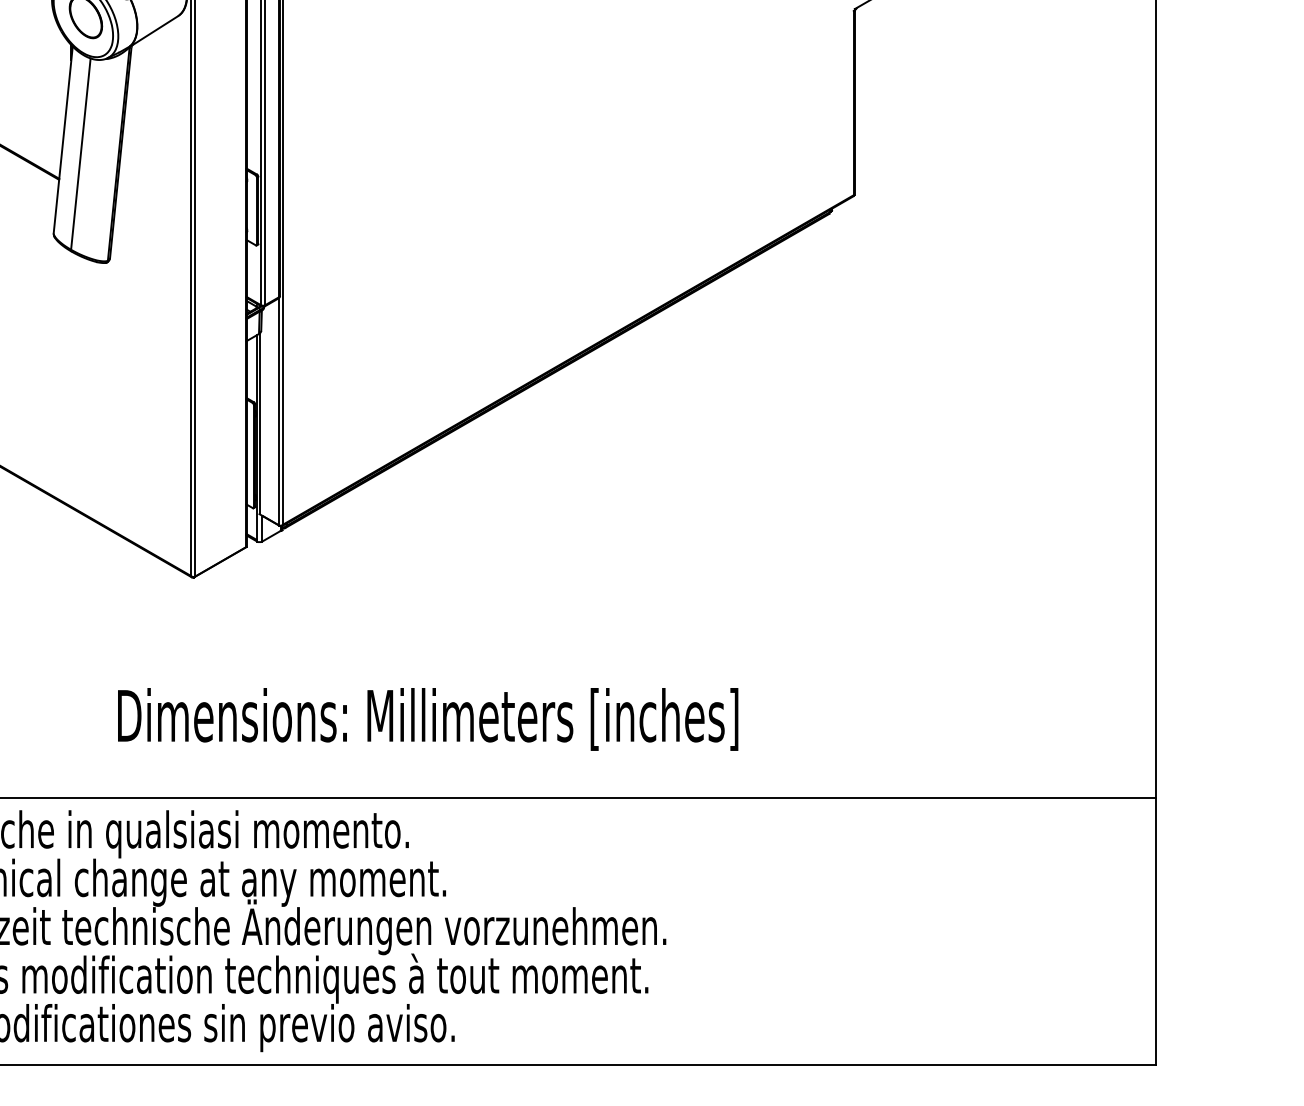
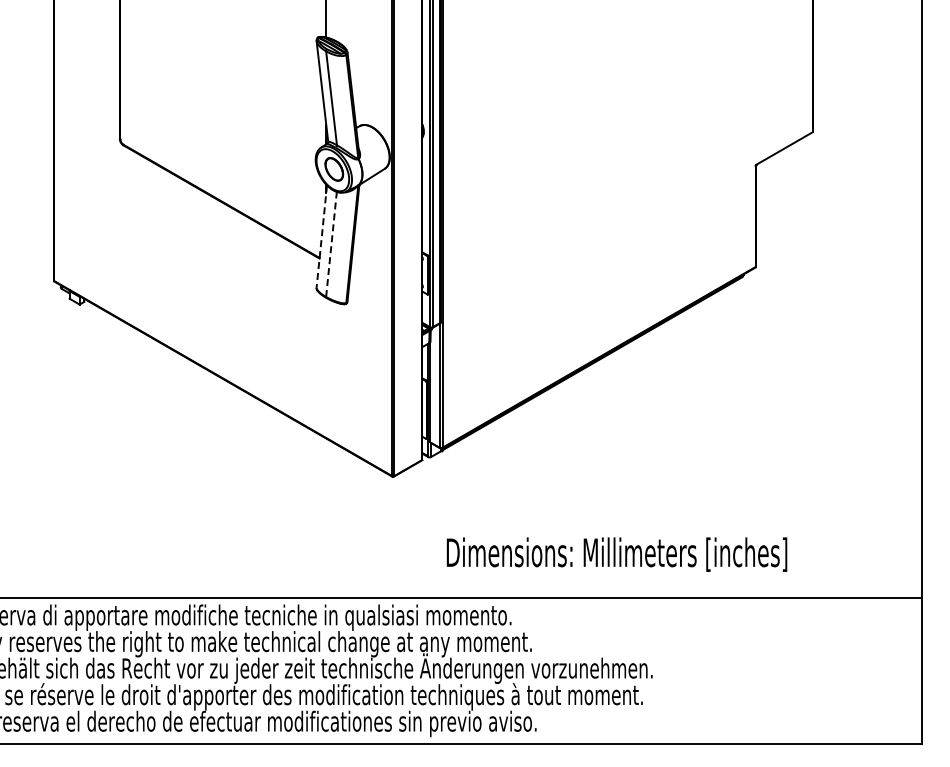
line: (62, 139) -> (321, 236), solid -> dashed
line: (80, 154) -> (331, 244), solid -> dashed
text: (427, 719) -> (616, 554), moved

